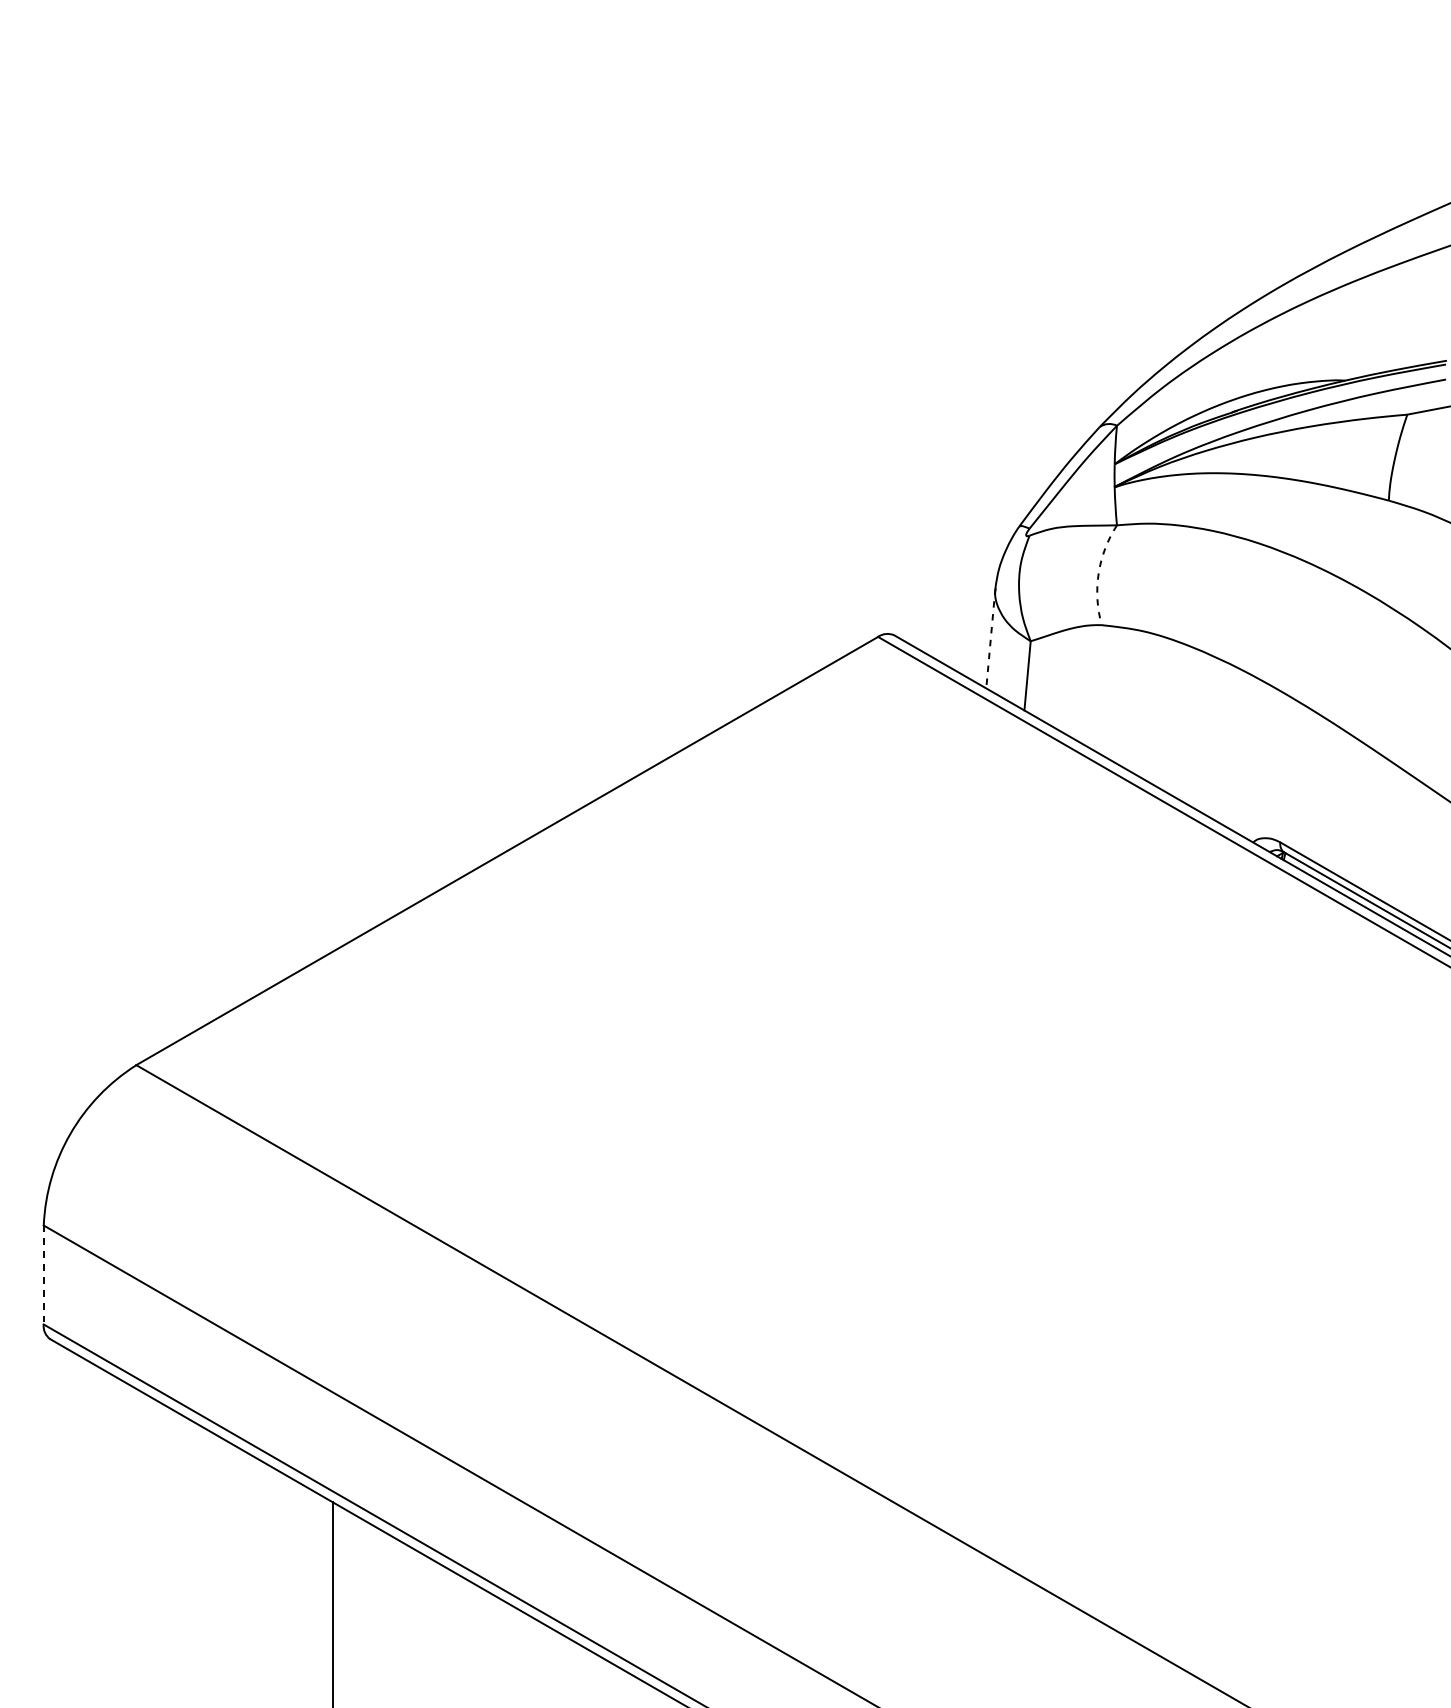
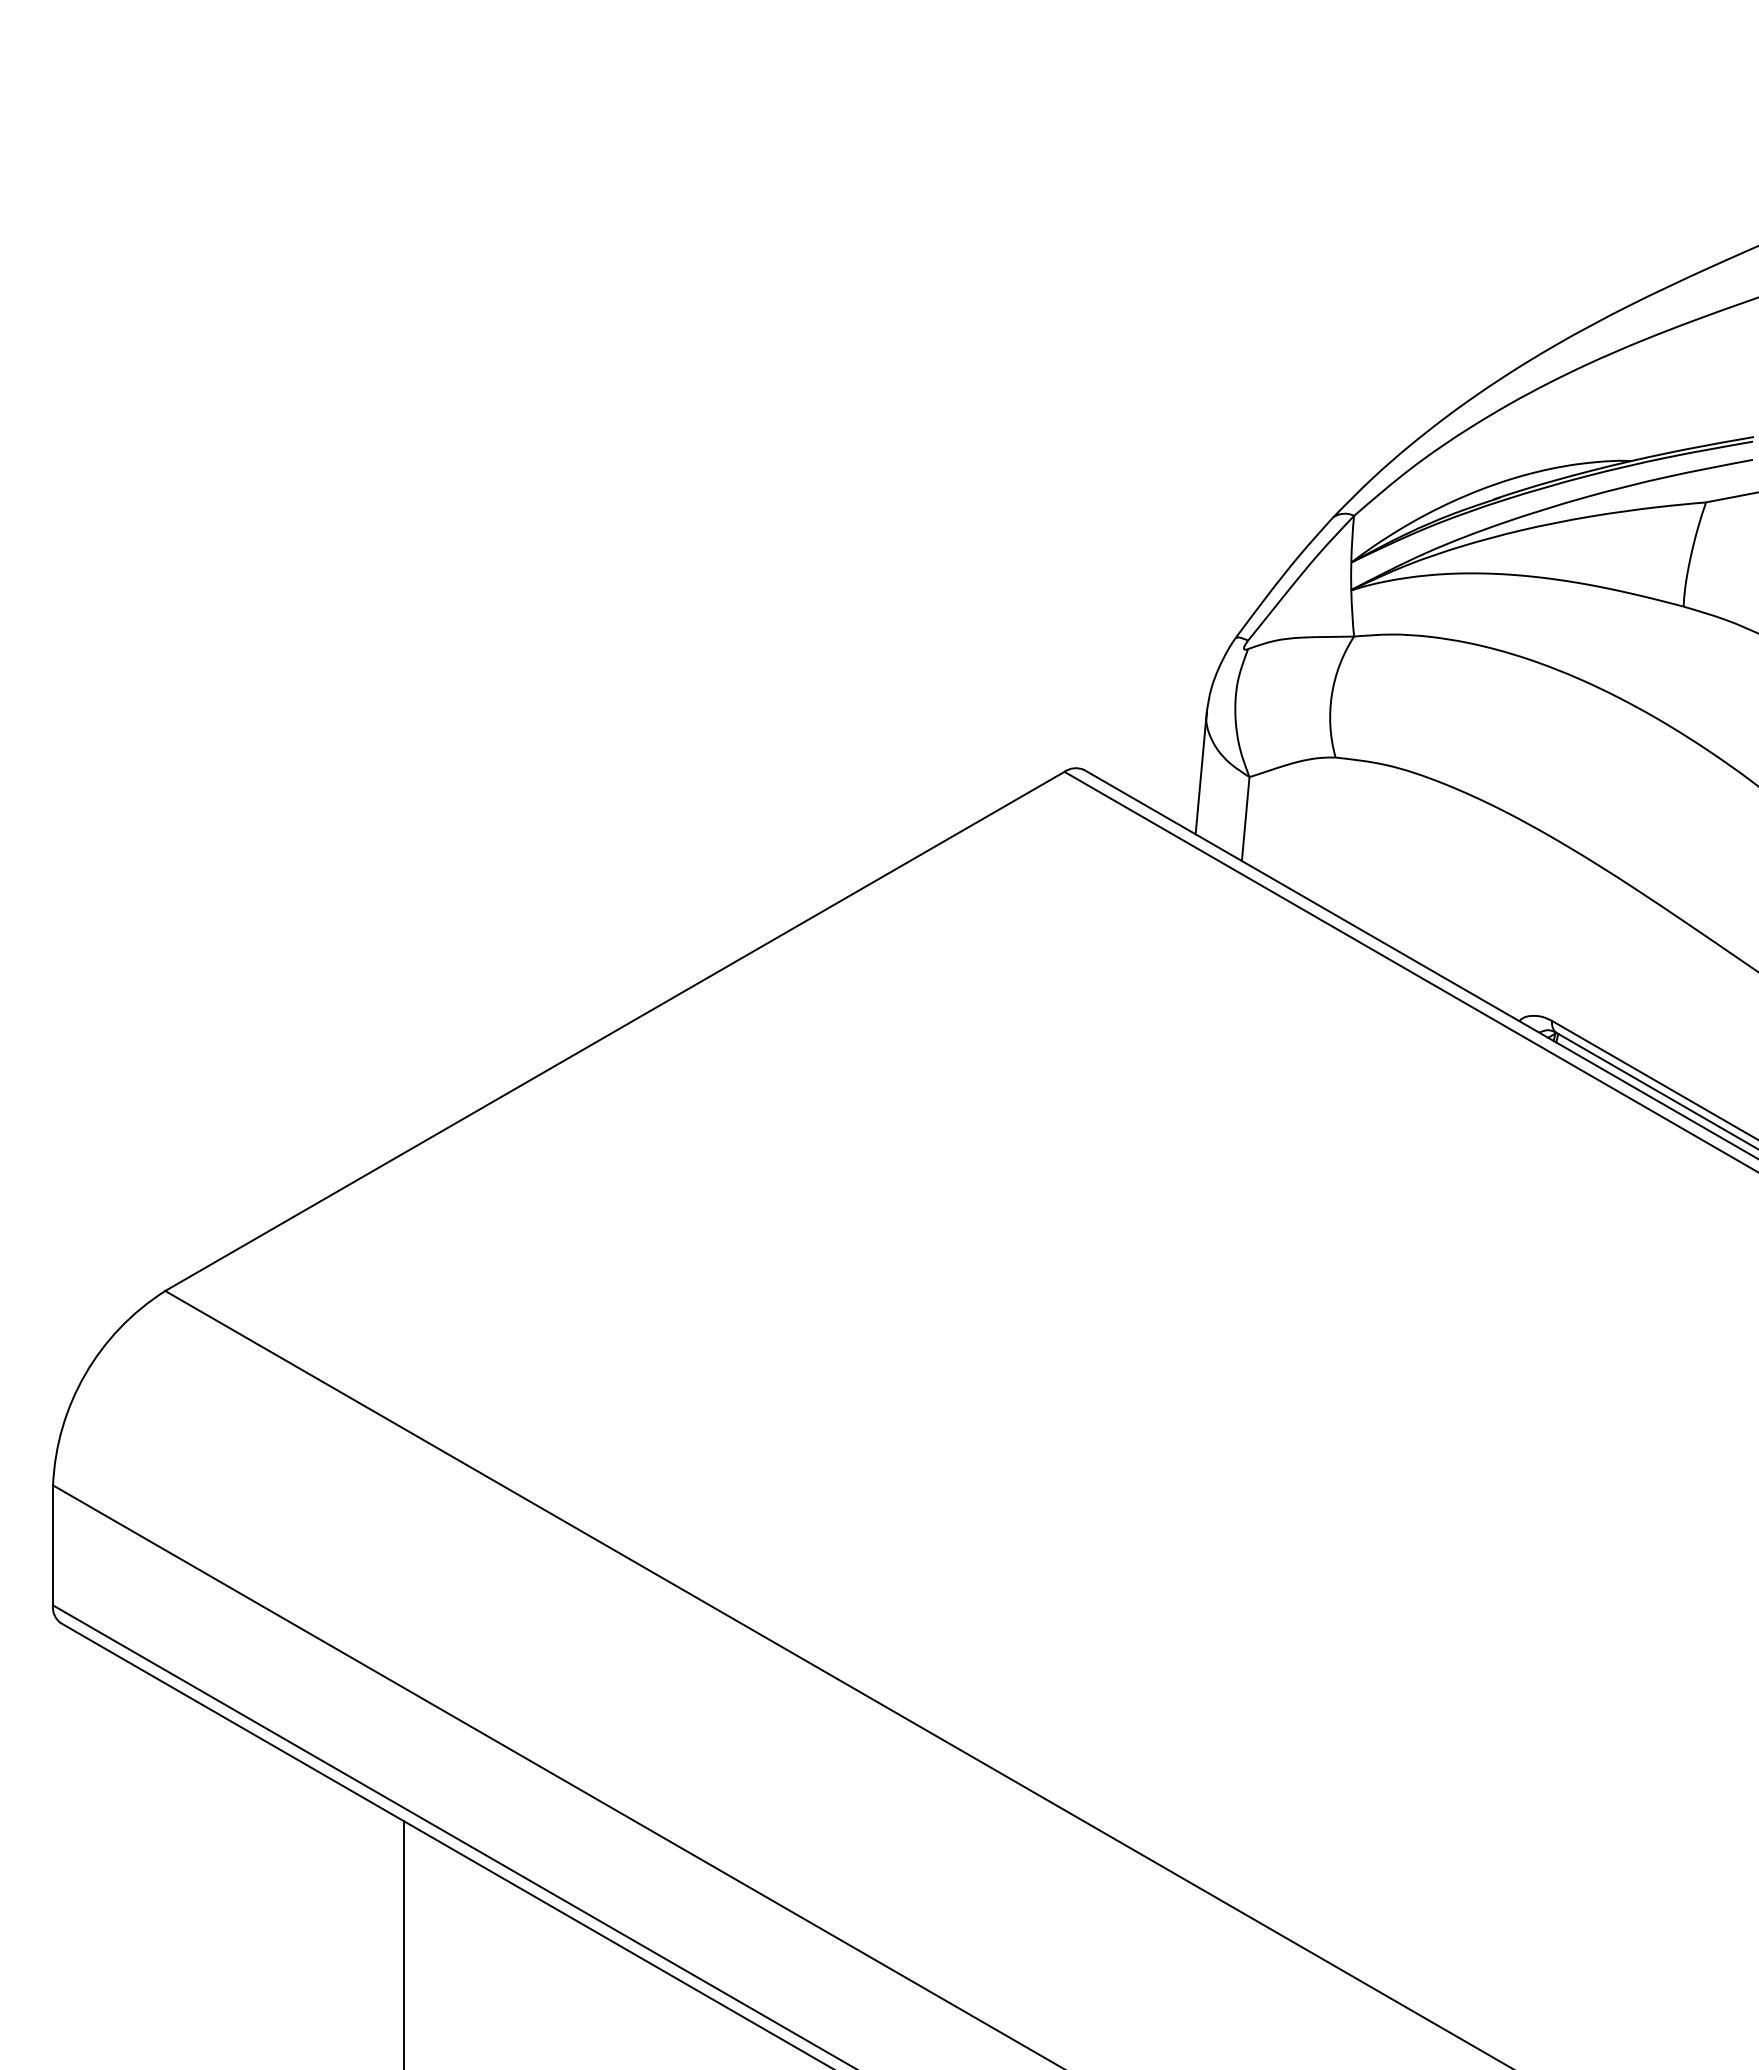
arc: (1098, 573) -> (1331, 695), dashed -> solid
line: (991, 638) -> (1201, 773), dashed -> solid
line: (44, 1275) -> (53, 1545), dashed -> solid

